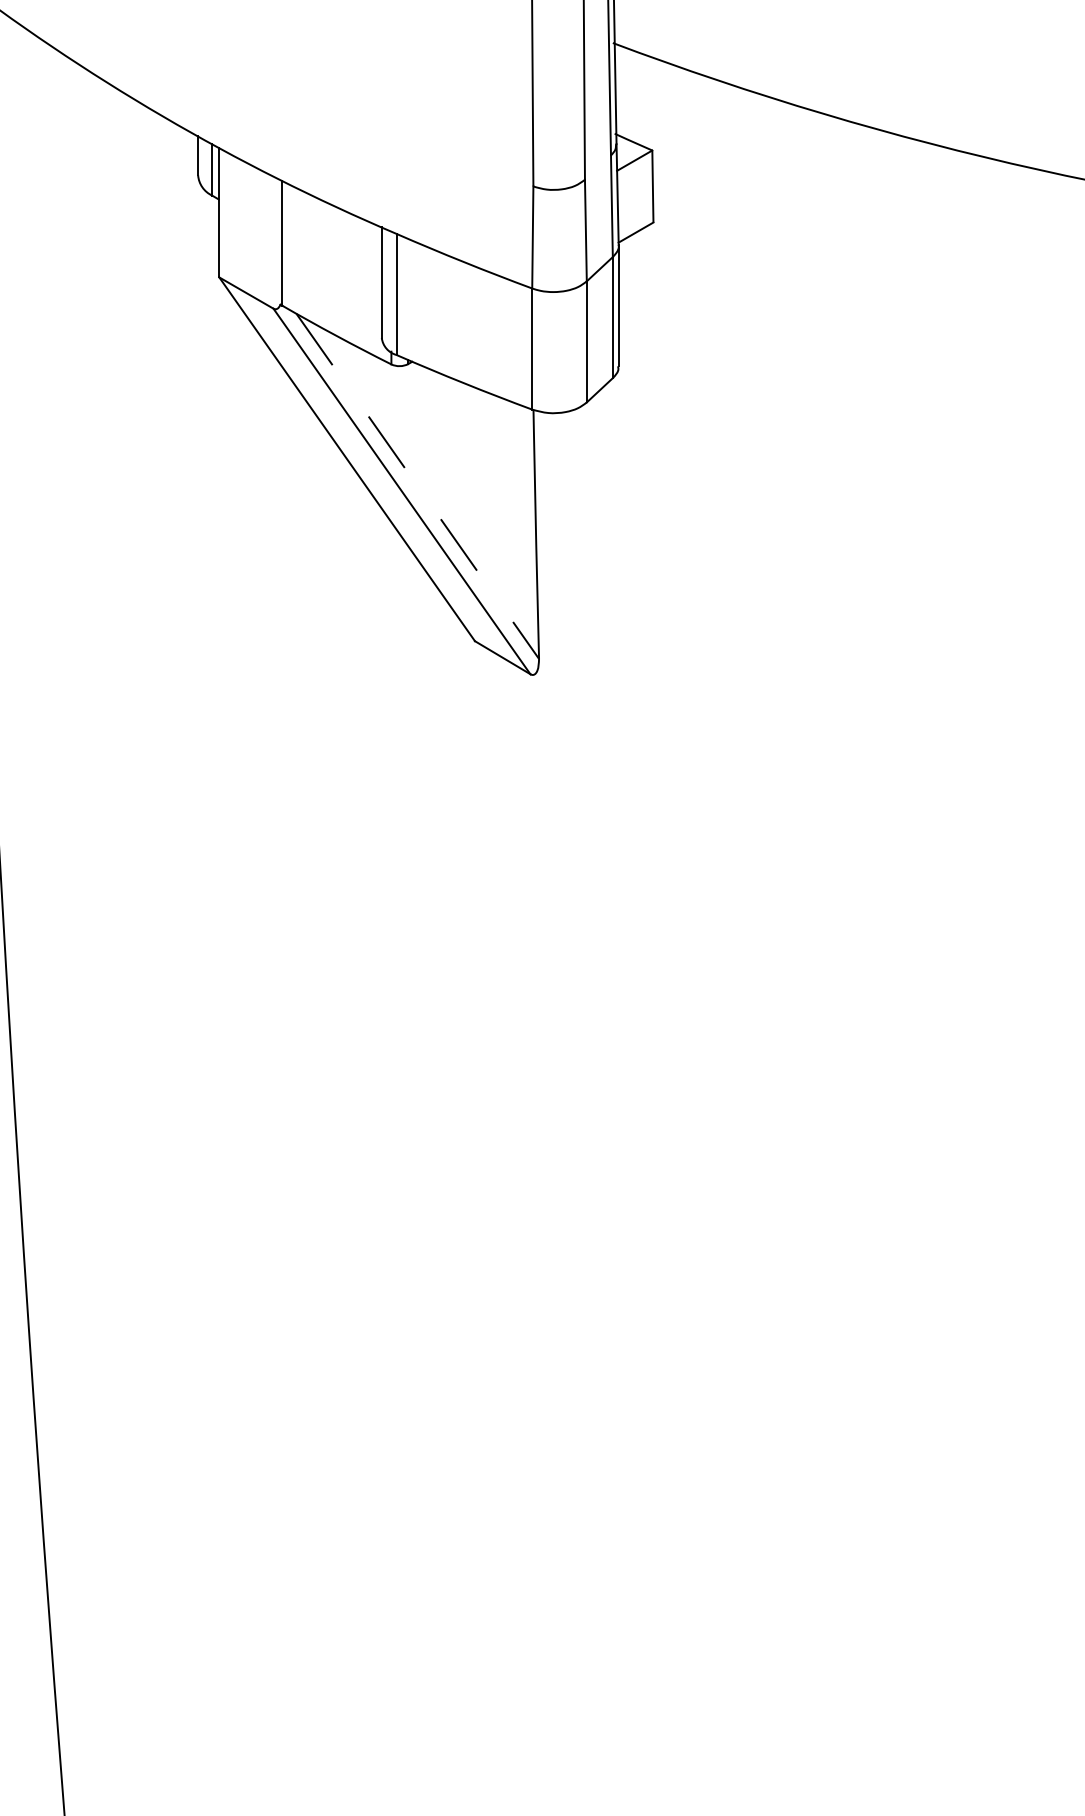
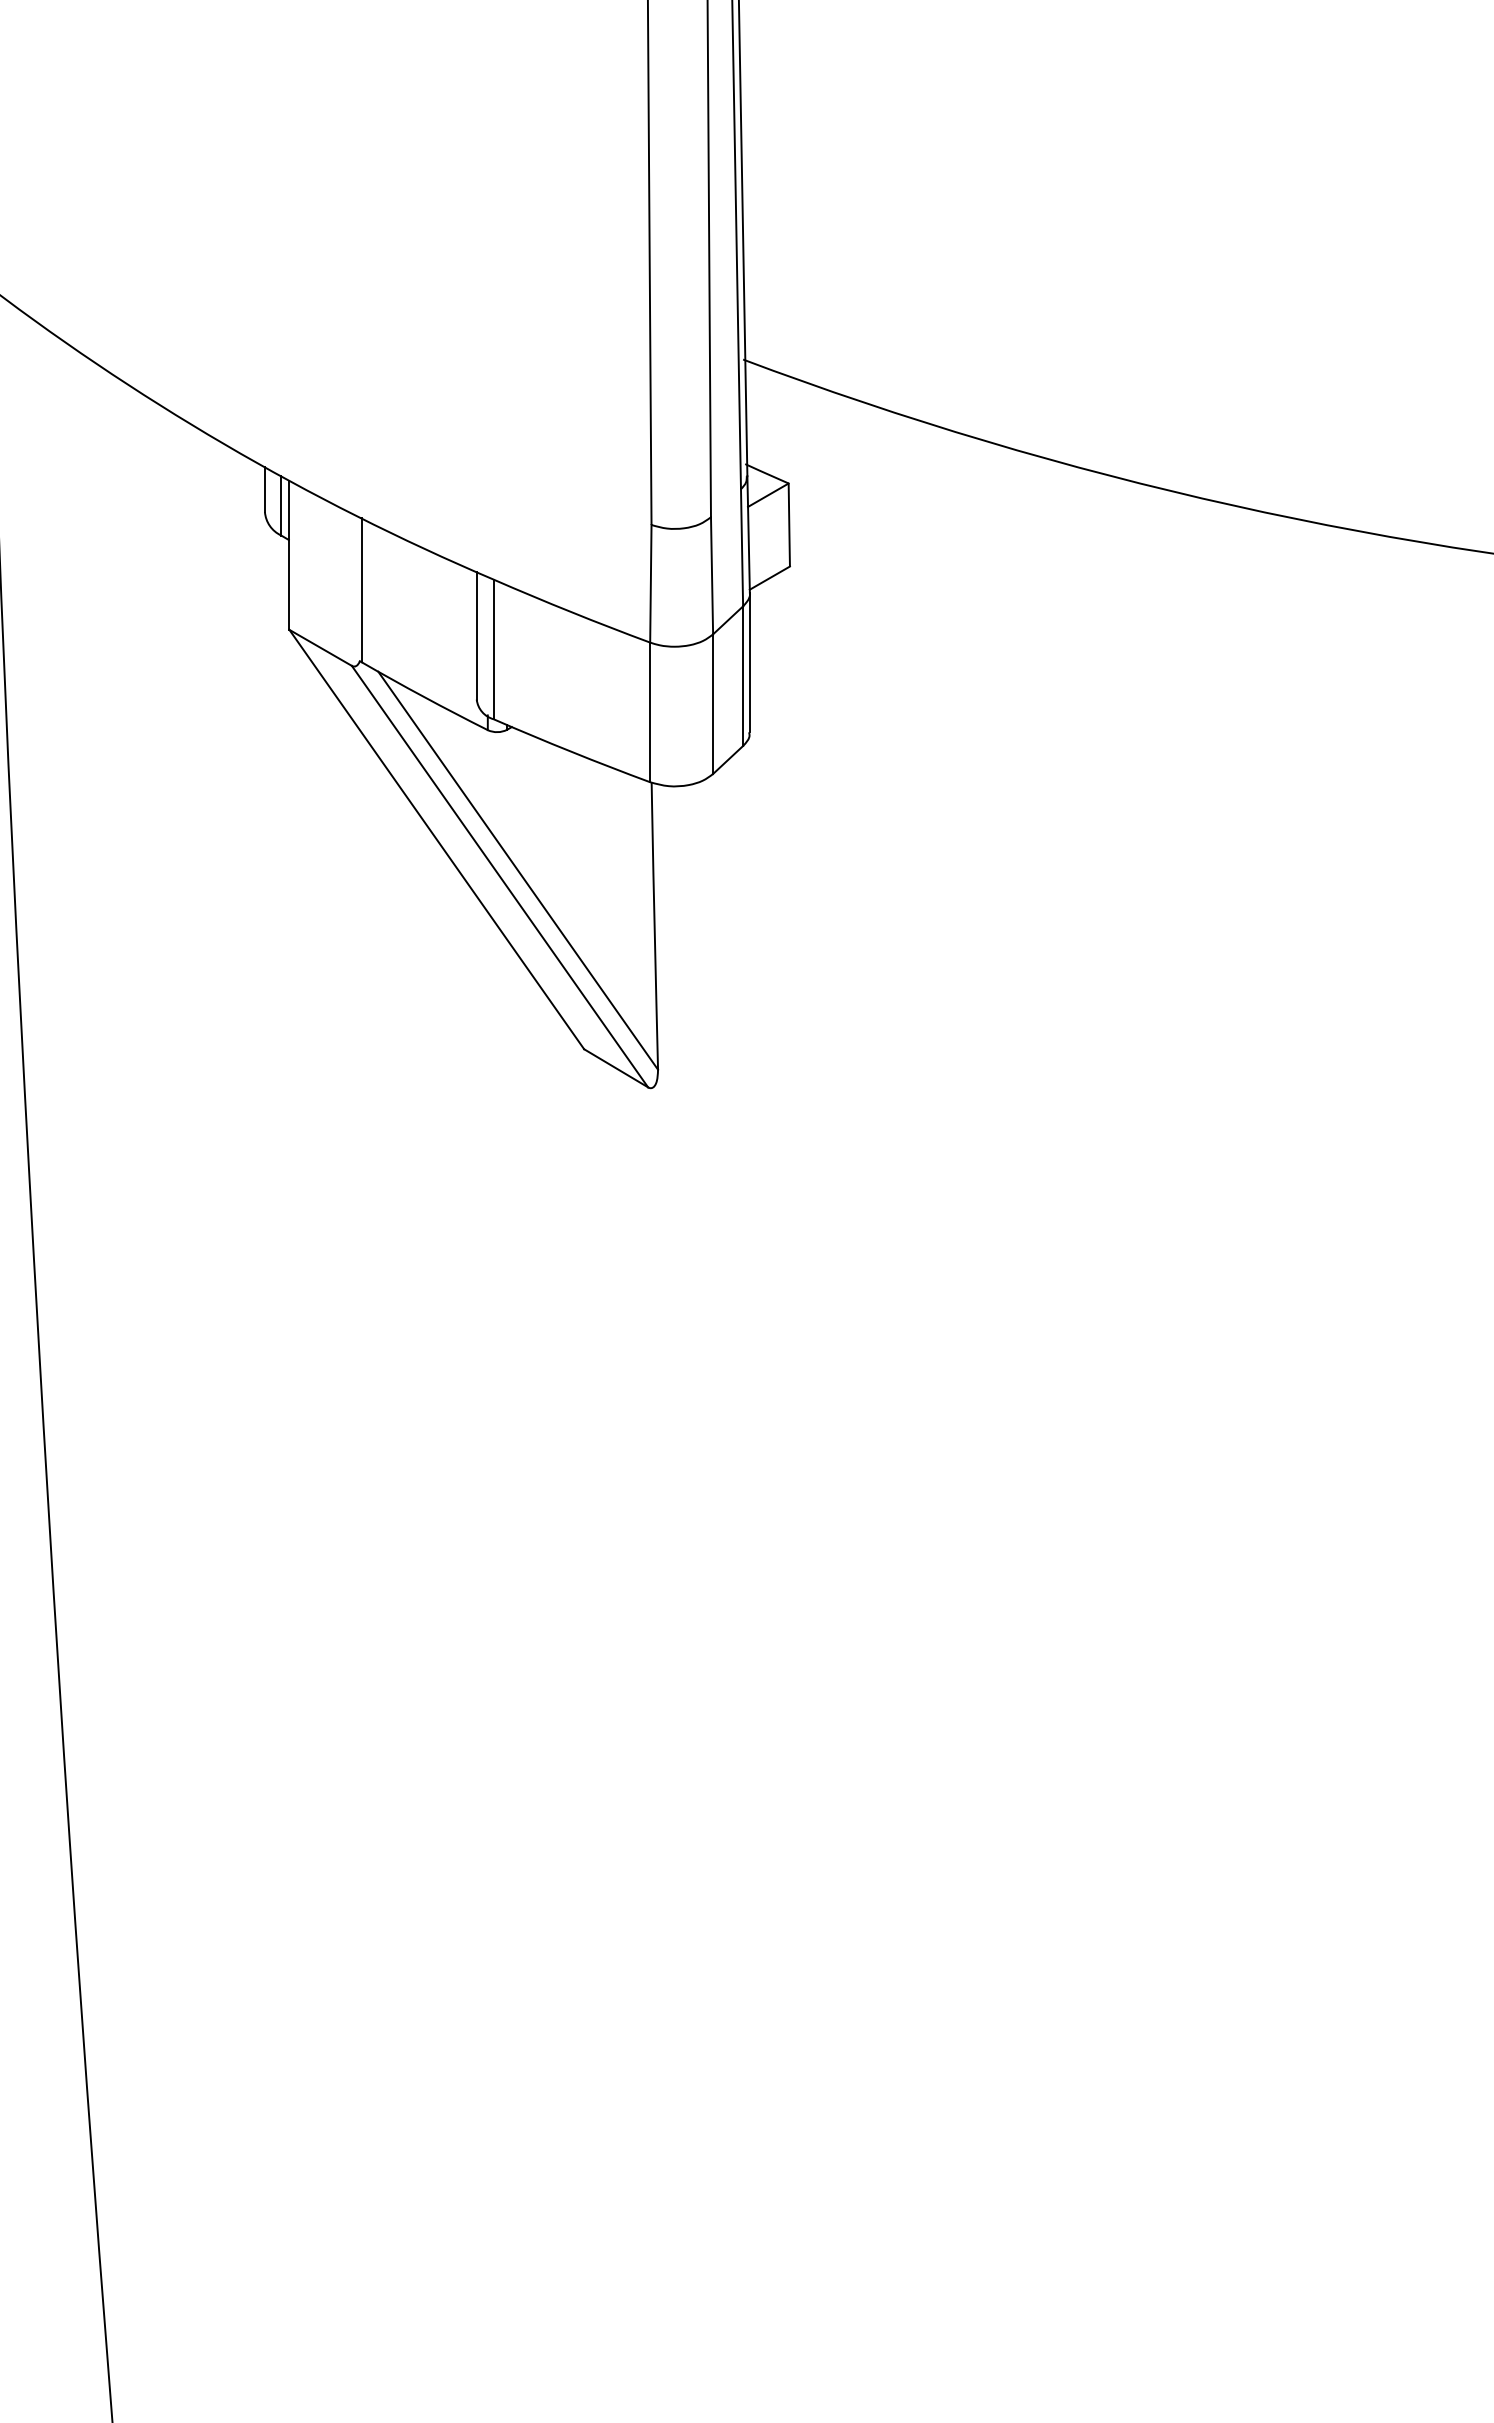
line: (418, 487) -> (518, 871), dashed -> solid

